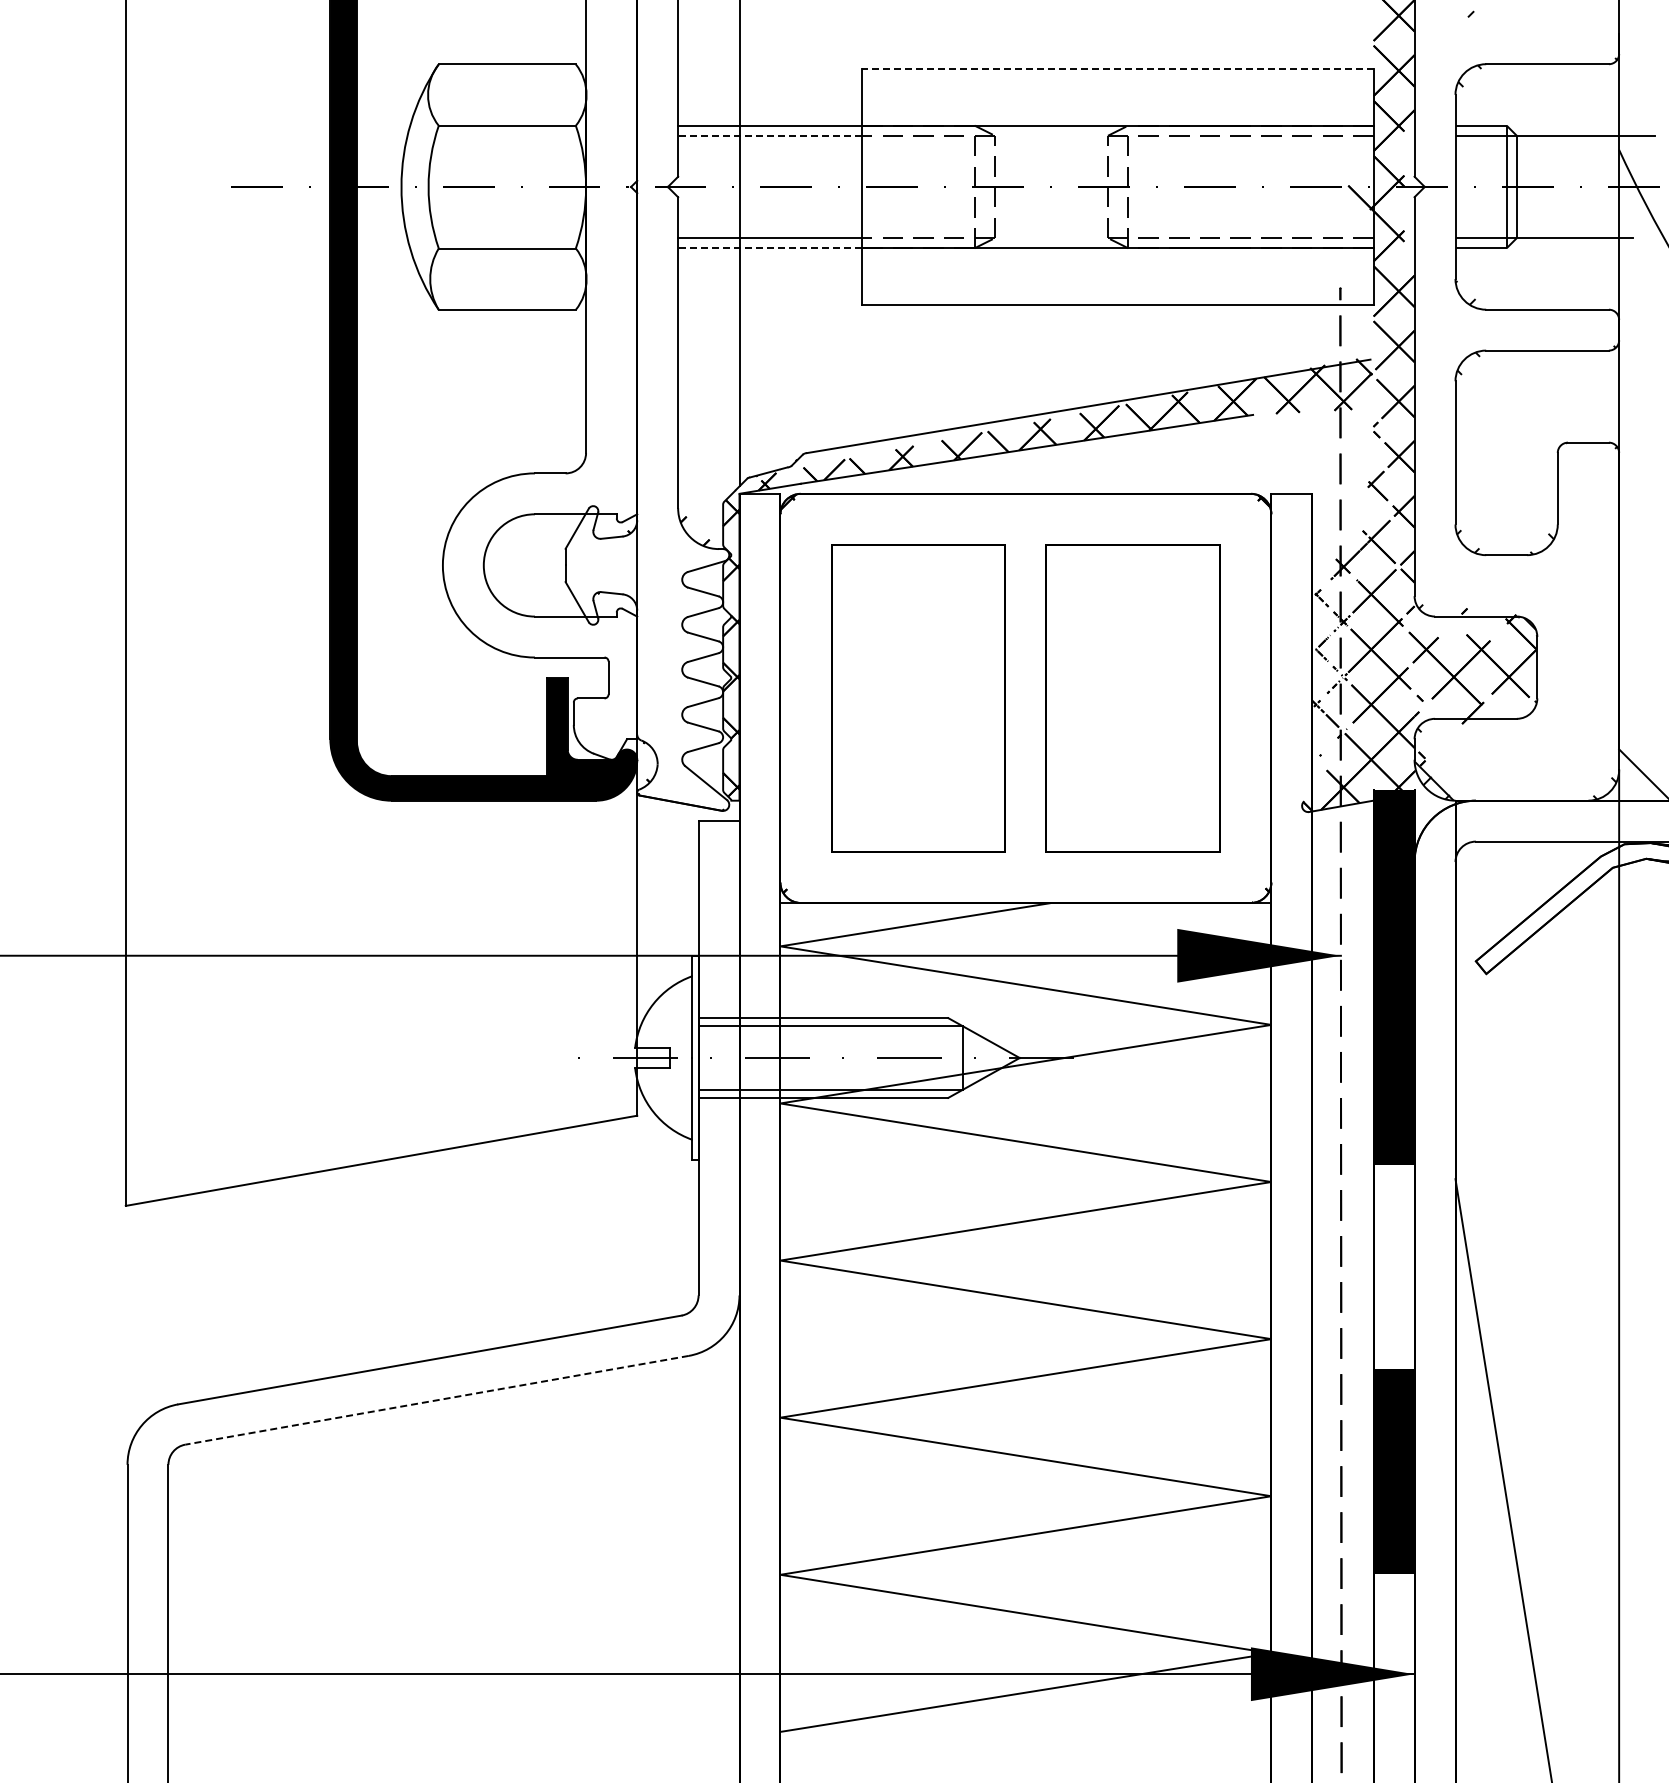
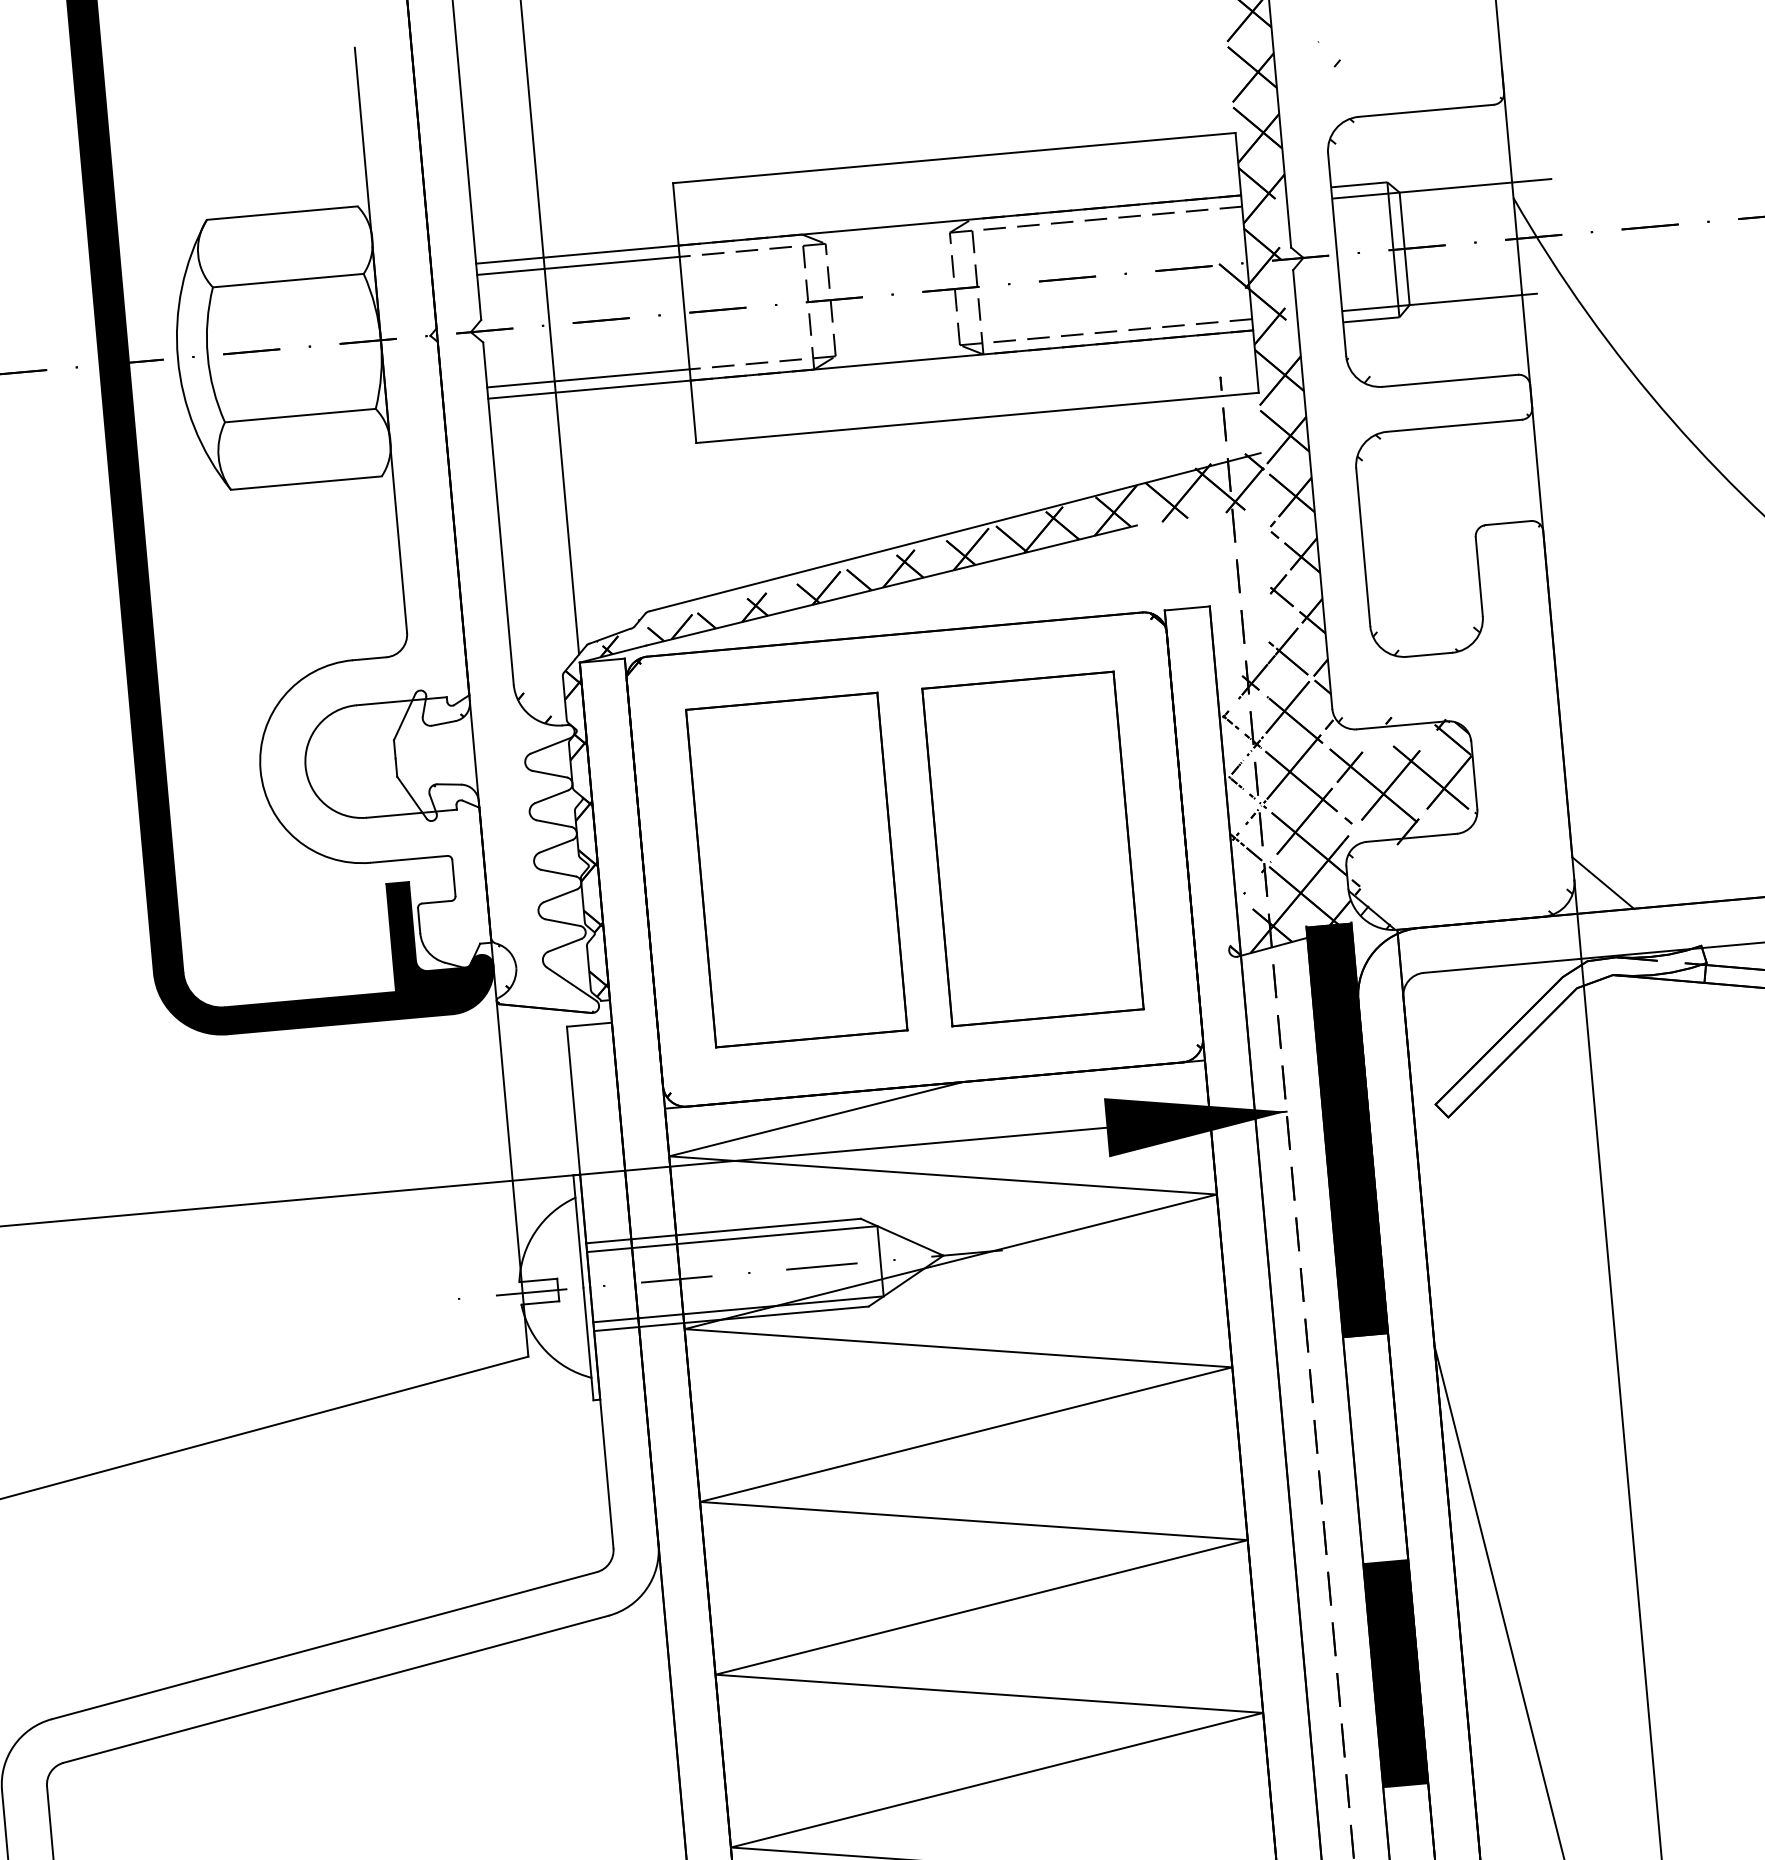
line: (1117, 68) -> (953, 157), dashed -> solid
line: (769, 135) -> (577, 265), dashed -> solid
line: (769, 248) -> (588, 389), dashed -> solid
line: (437, 1400) -> (336, 1689), dashed -> solid

